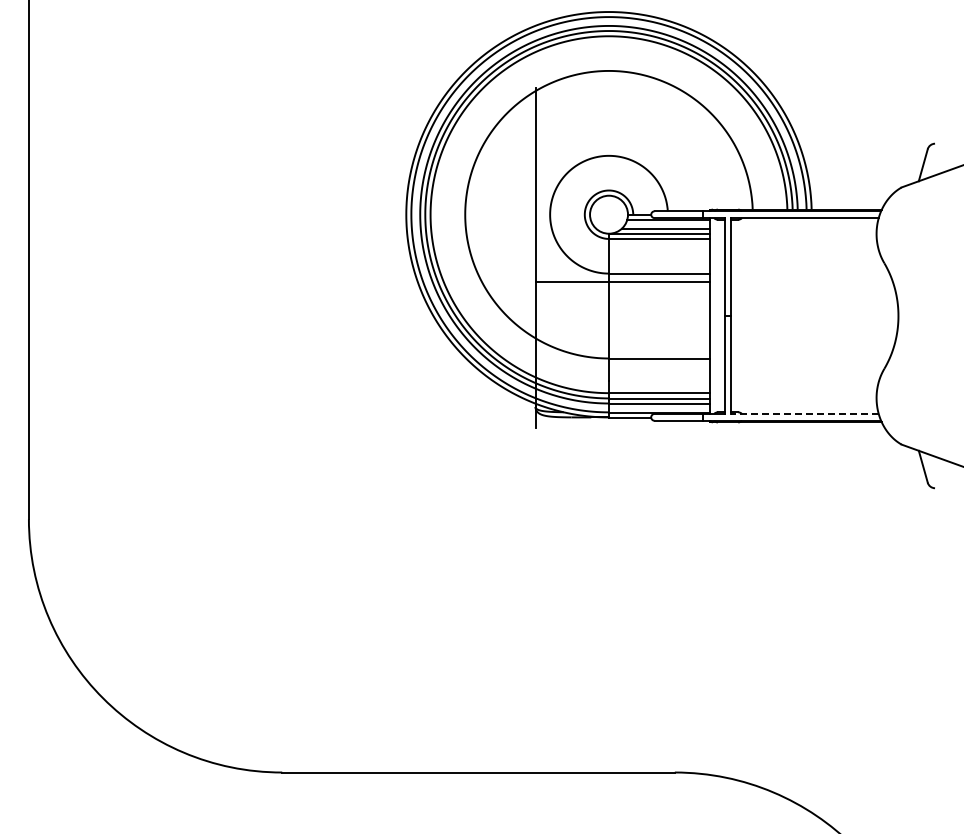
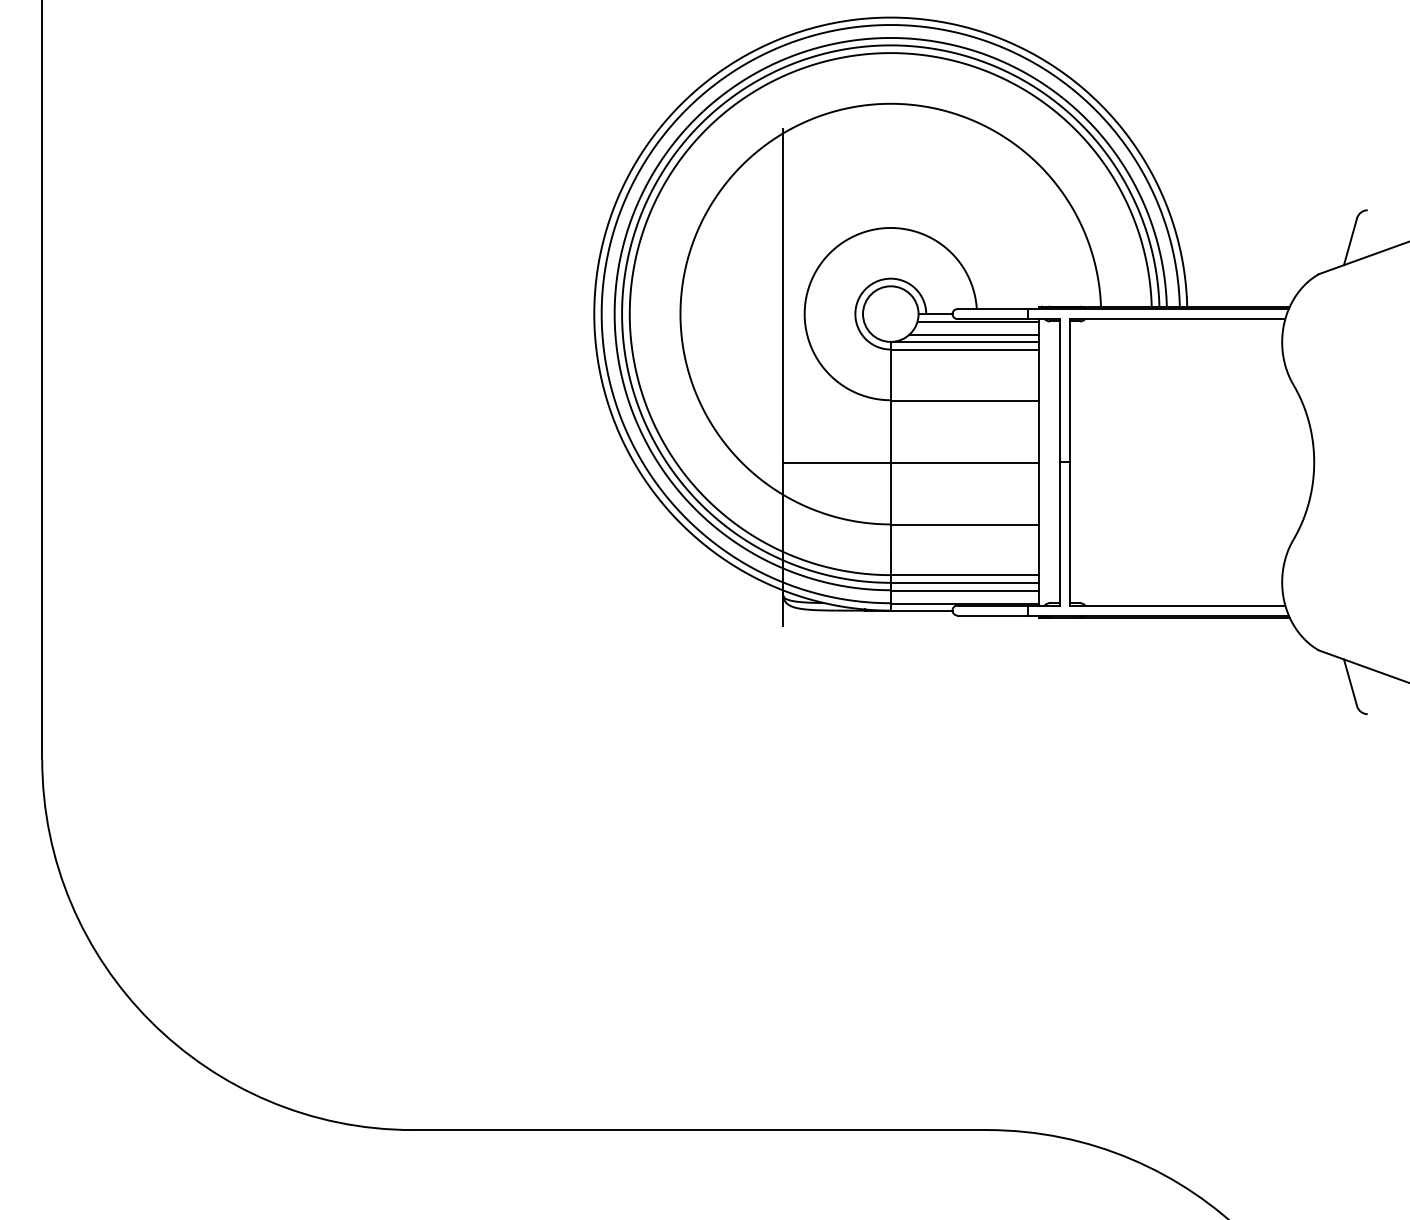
line: (622, 282) -> (910, 462), moved
line: (805, 413) -> (1178, 604), dashed -> solid

